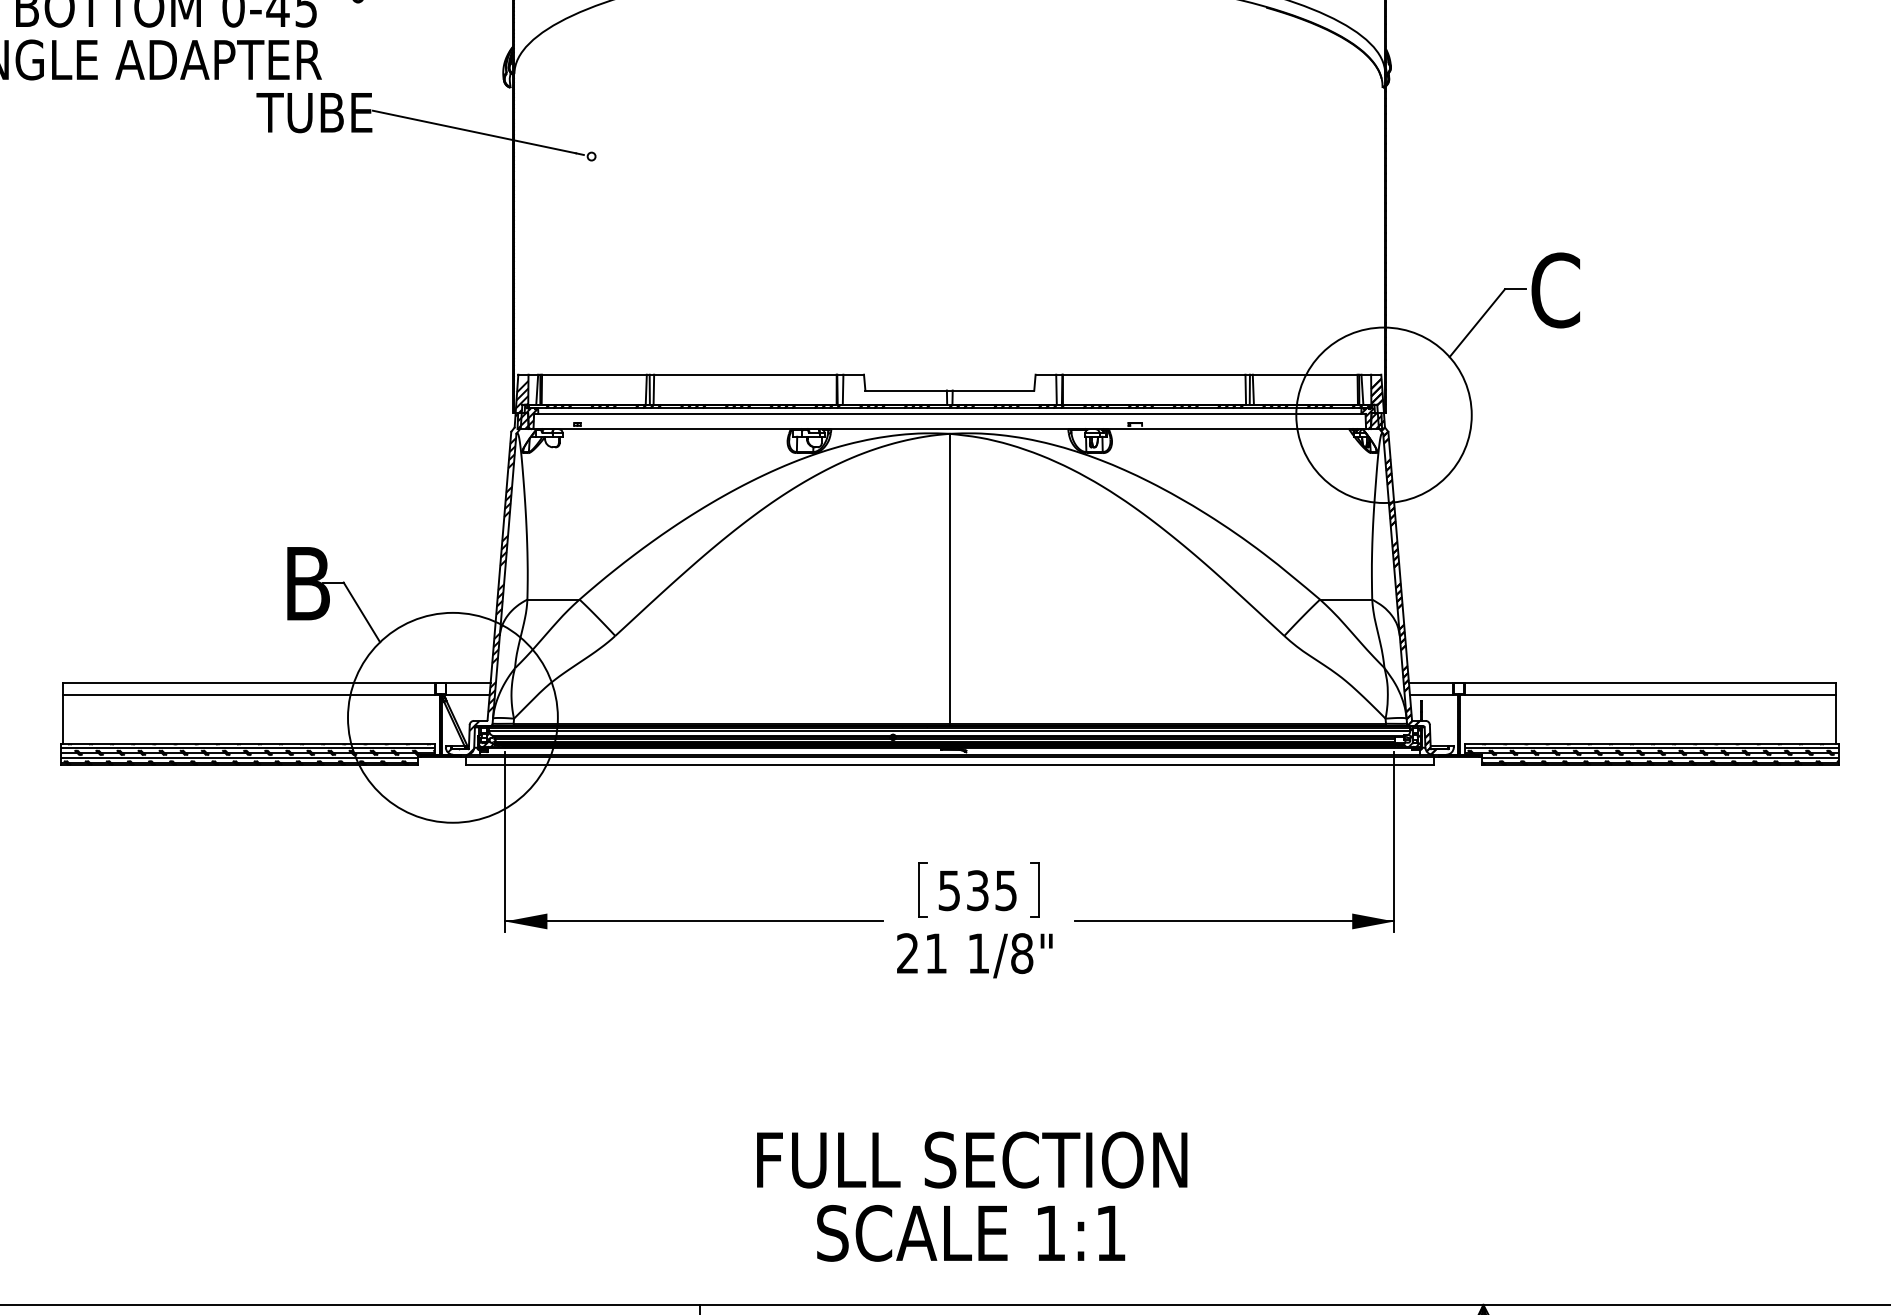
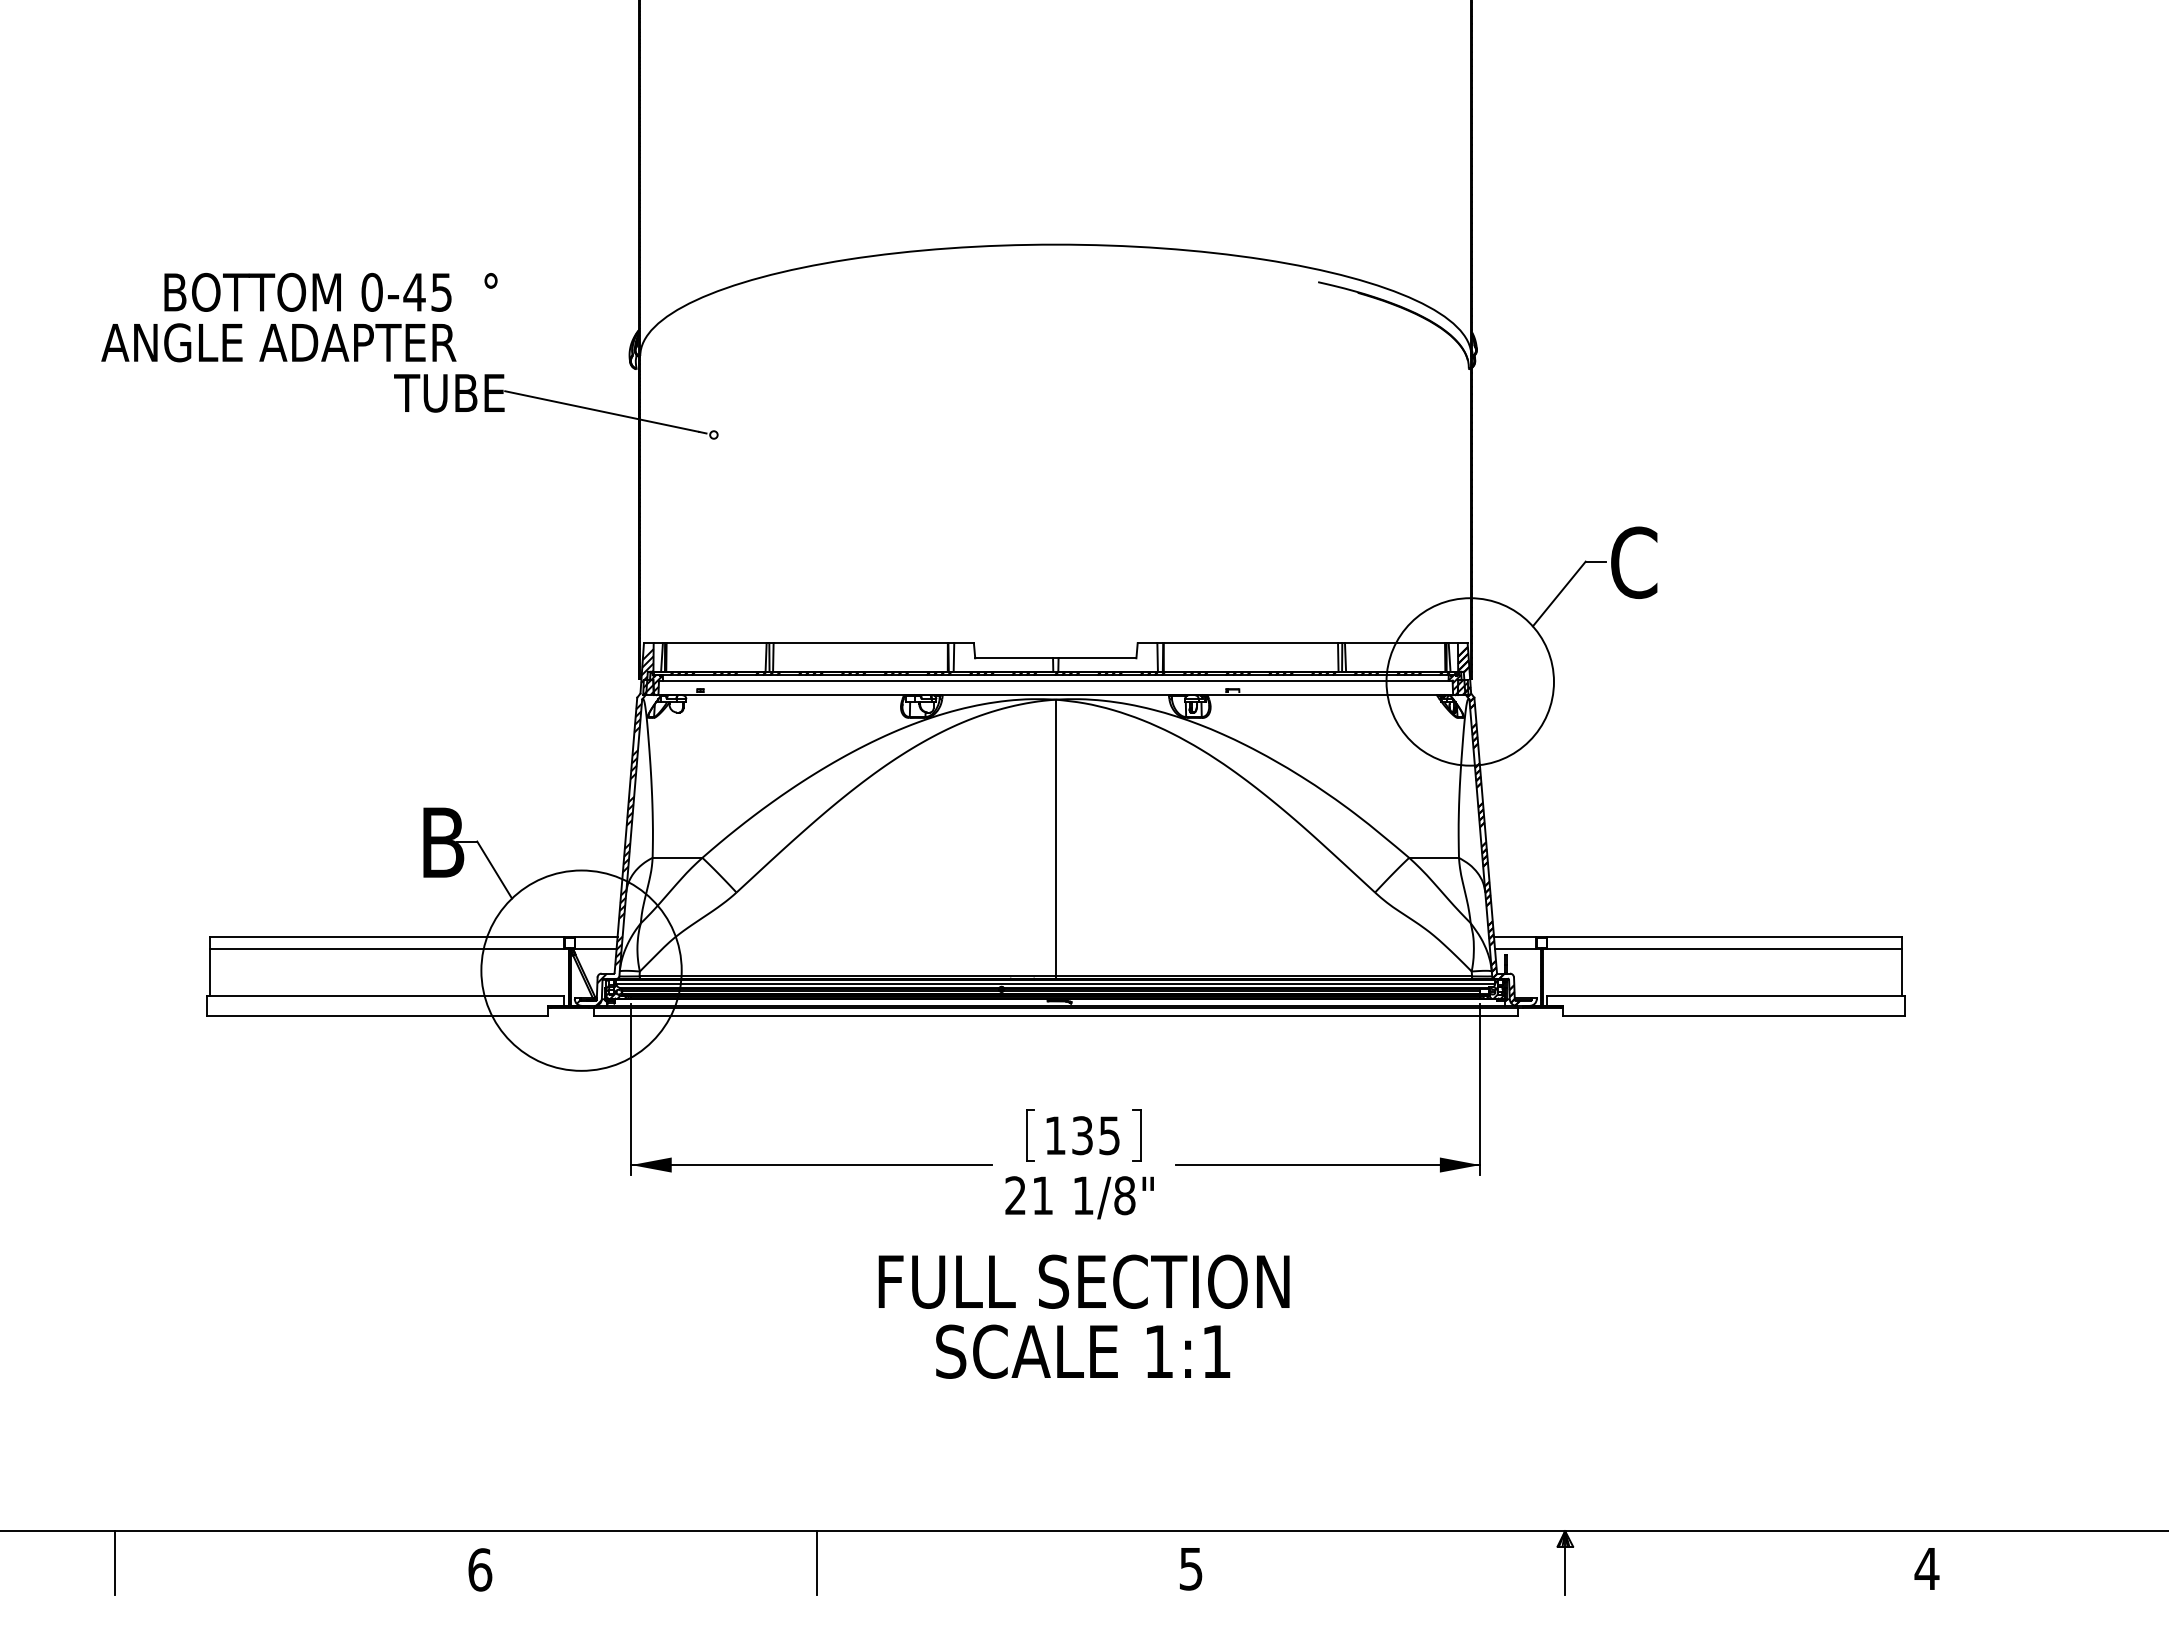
hatch: (247, 754) -> (385, 1005), removed
hatch: (1651, 754) -> (1725, 1005), removed
text: (949, 890) -> (1055, 1135), 535 -> 135
text: (971, 1196) -> (1083, 1316), moved

